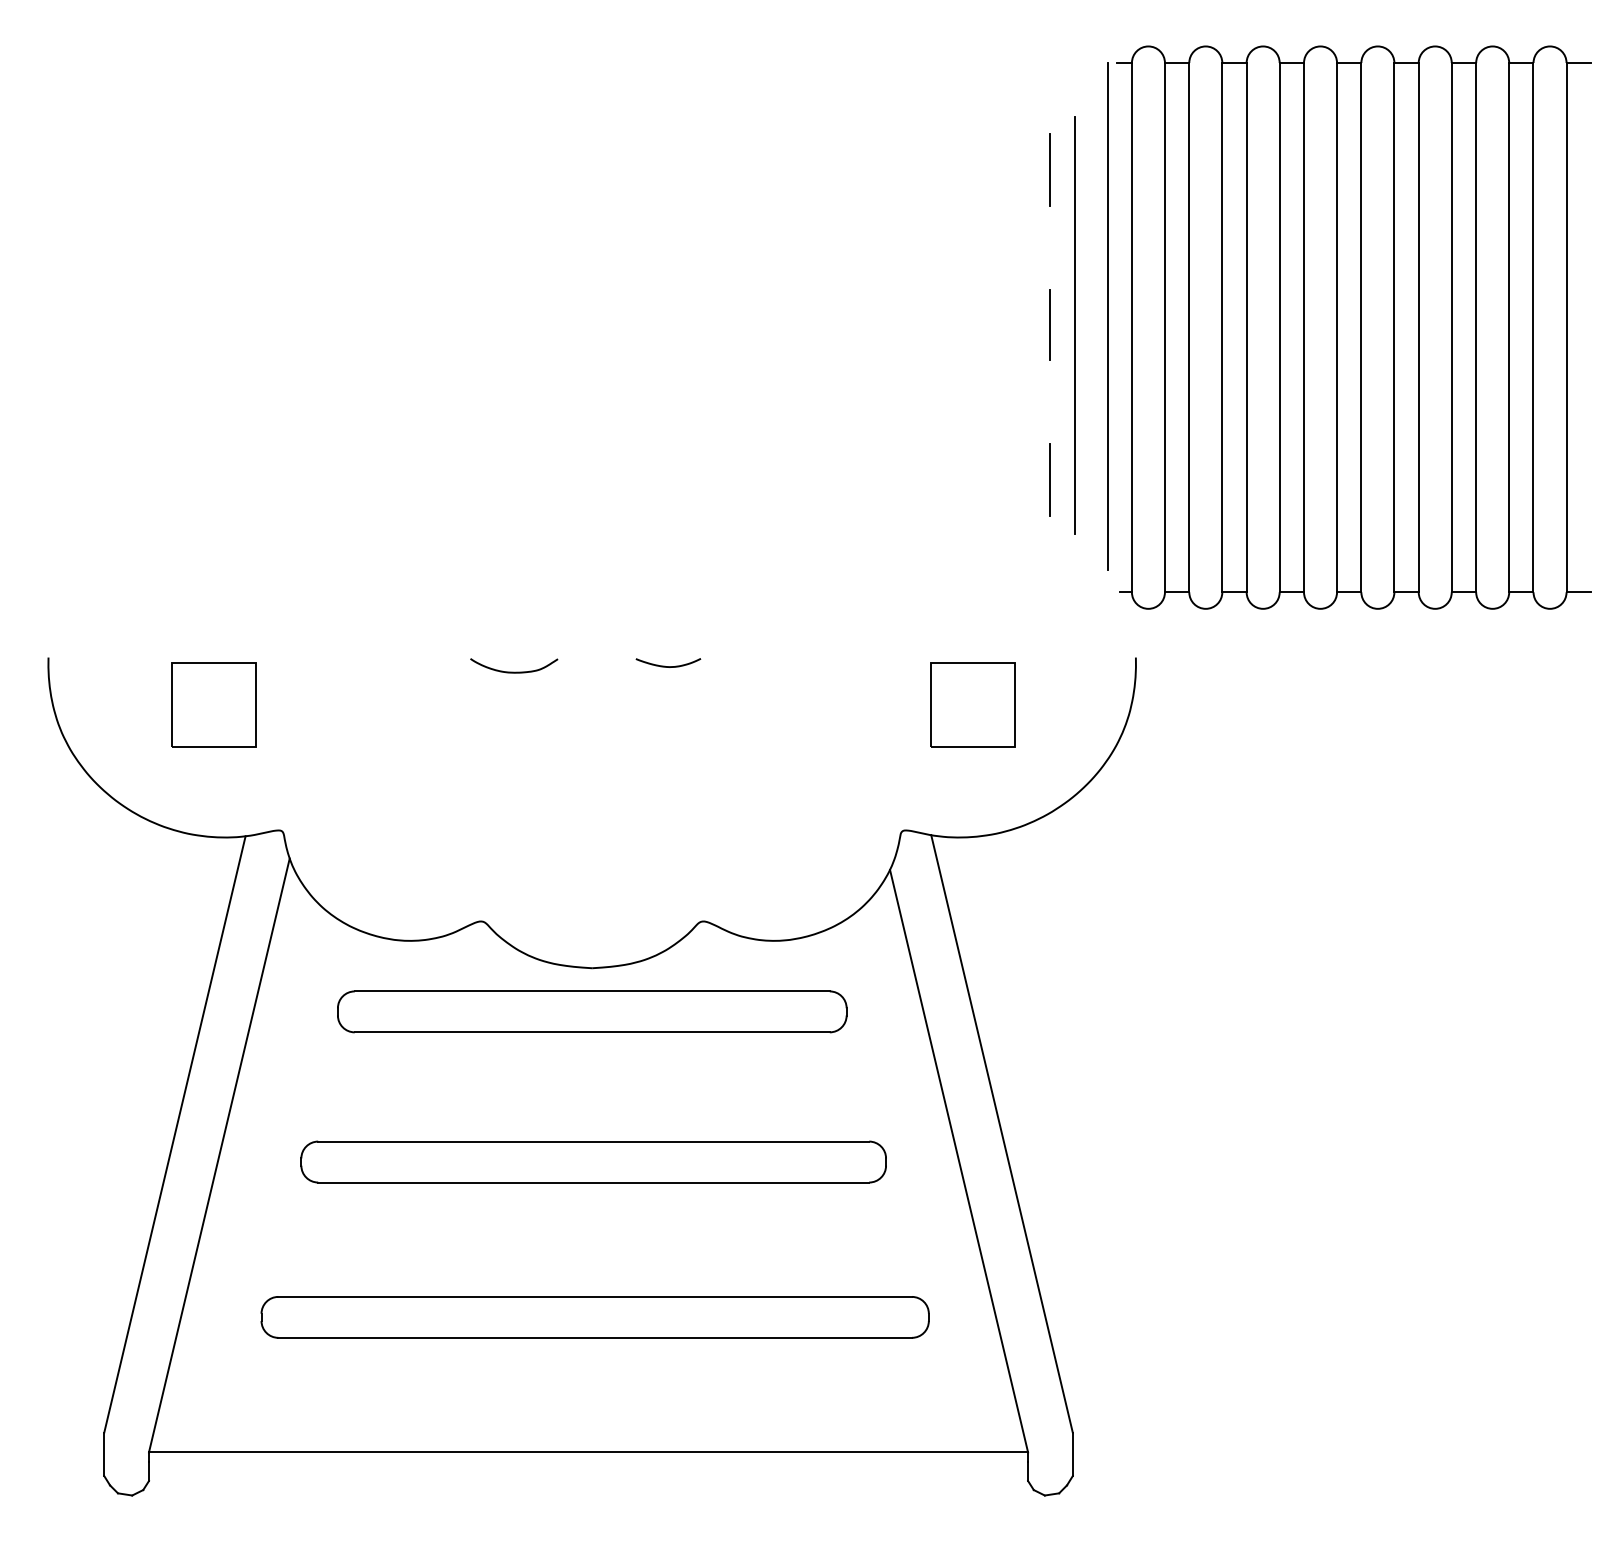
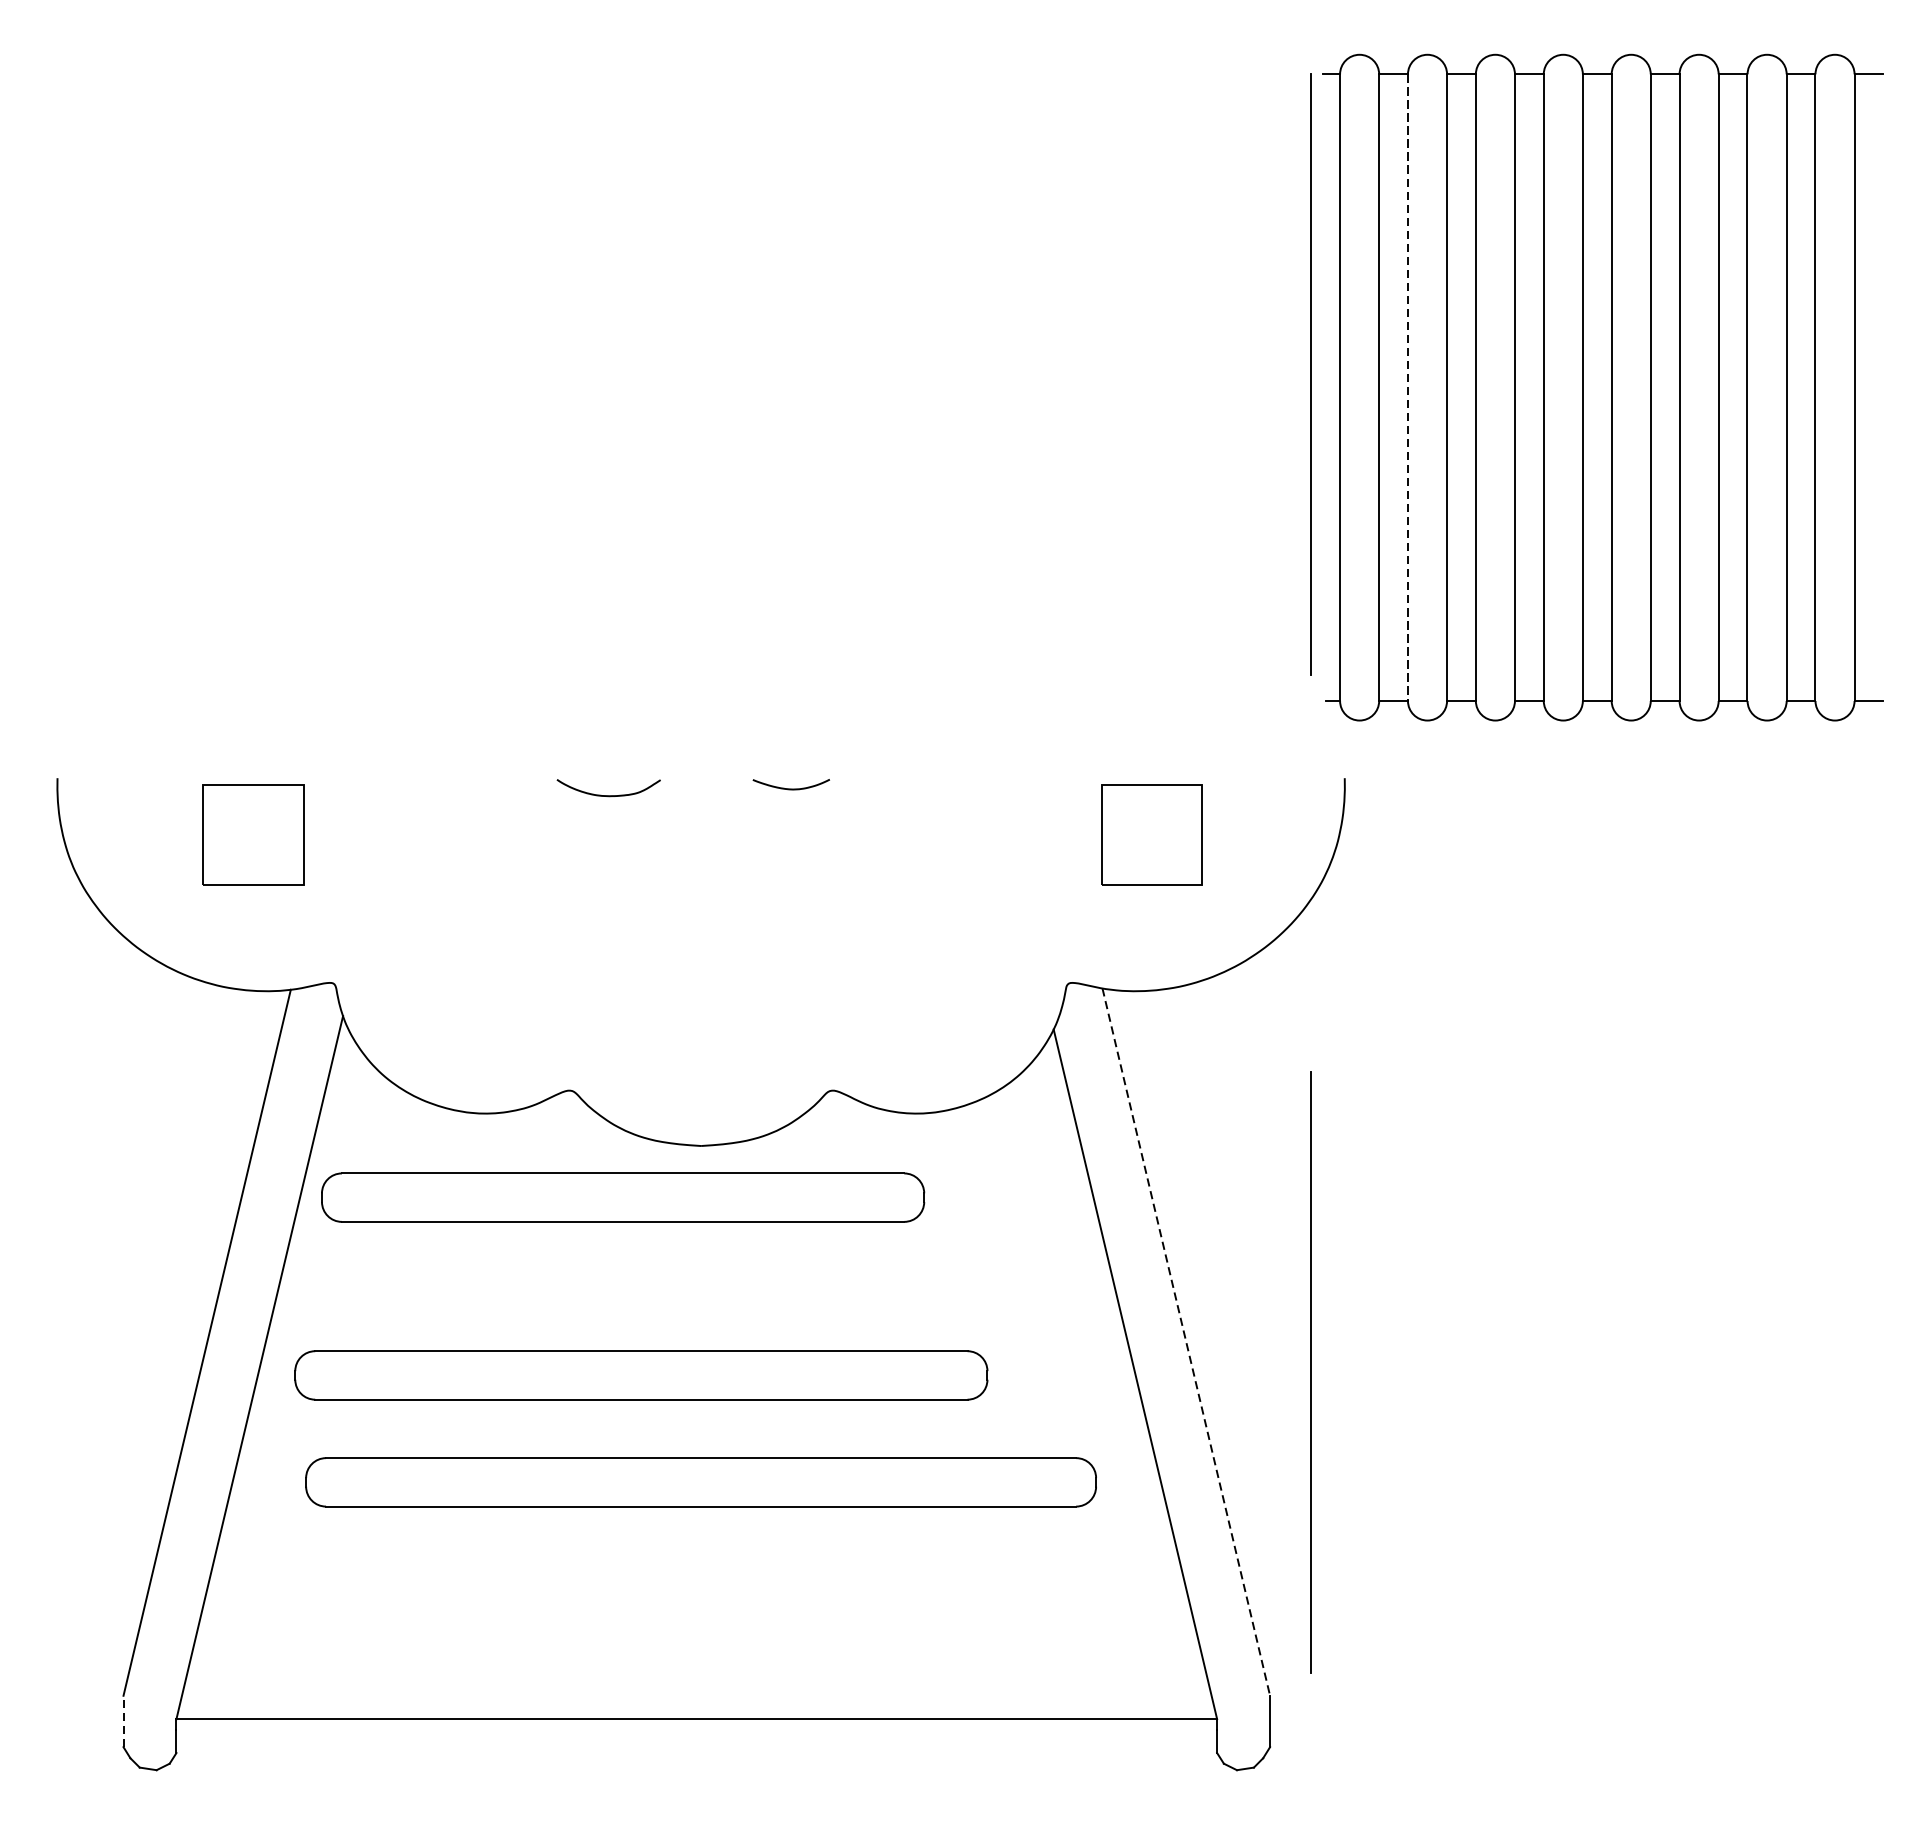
line: (1050, 169) -> (1243, 200), removed
line: (1074, 324) -> (1272, 383), removed
line: (1050, 325) -> (1243, 385), removed
line: (1189, 327) -> (1408, 387), solid -> dashed
line: (1050, 479) -> (1243, 567), removed
part: (592, 1011) -> (623, 1197), moved
line: (1002, 1134) -> (1186, 1342), solid -> dashed
line: (1107, 1159) -> (1311, 1372), added
part: (593, 1161) -> (641, 1374), moved
part: (594, 1317) -> (700, 1482), moved
line: (104, 1454) -> (123, 1721), solid -> dashed

